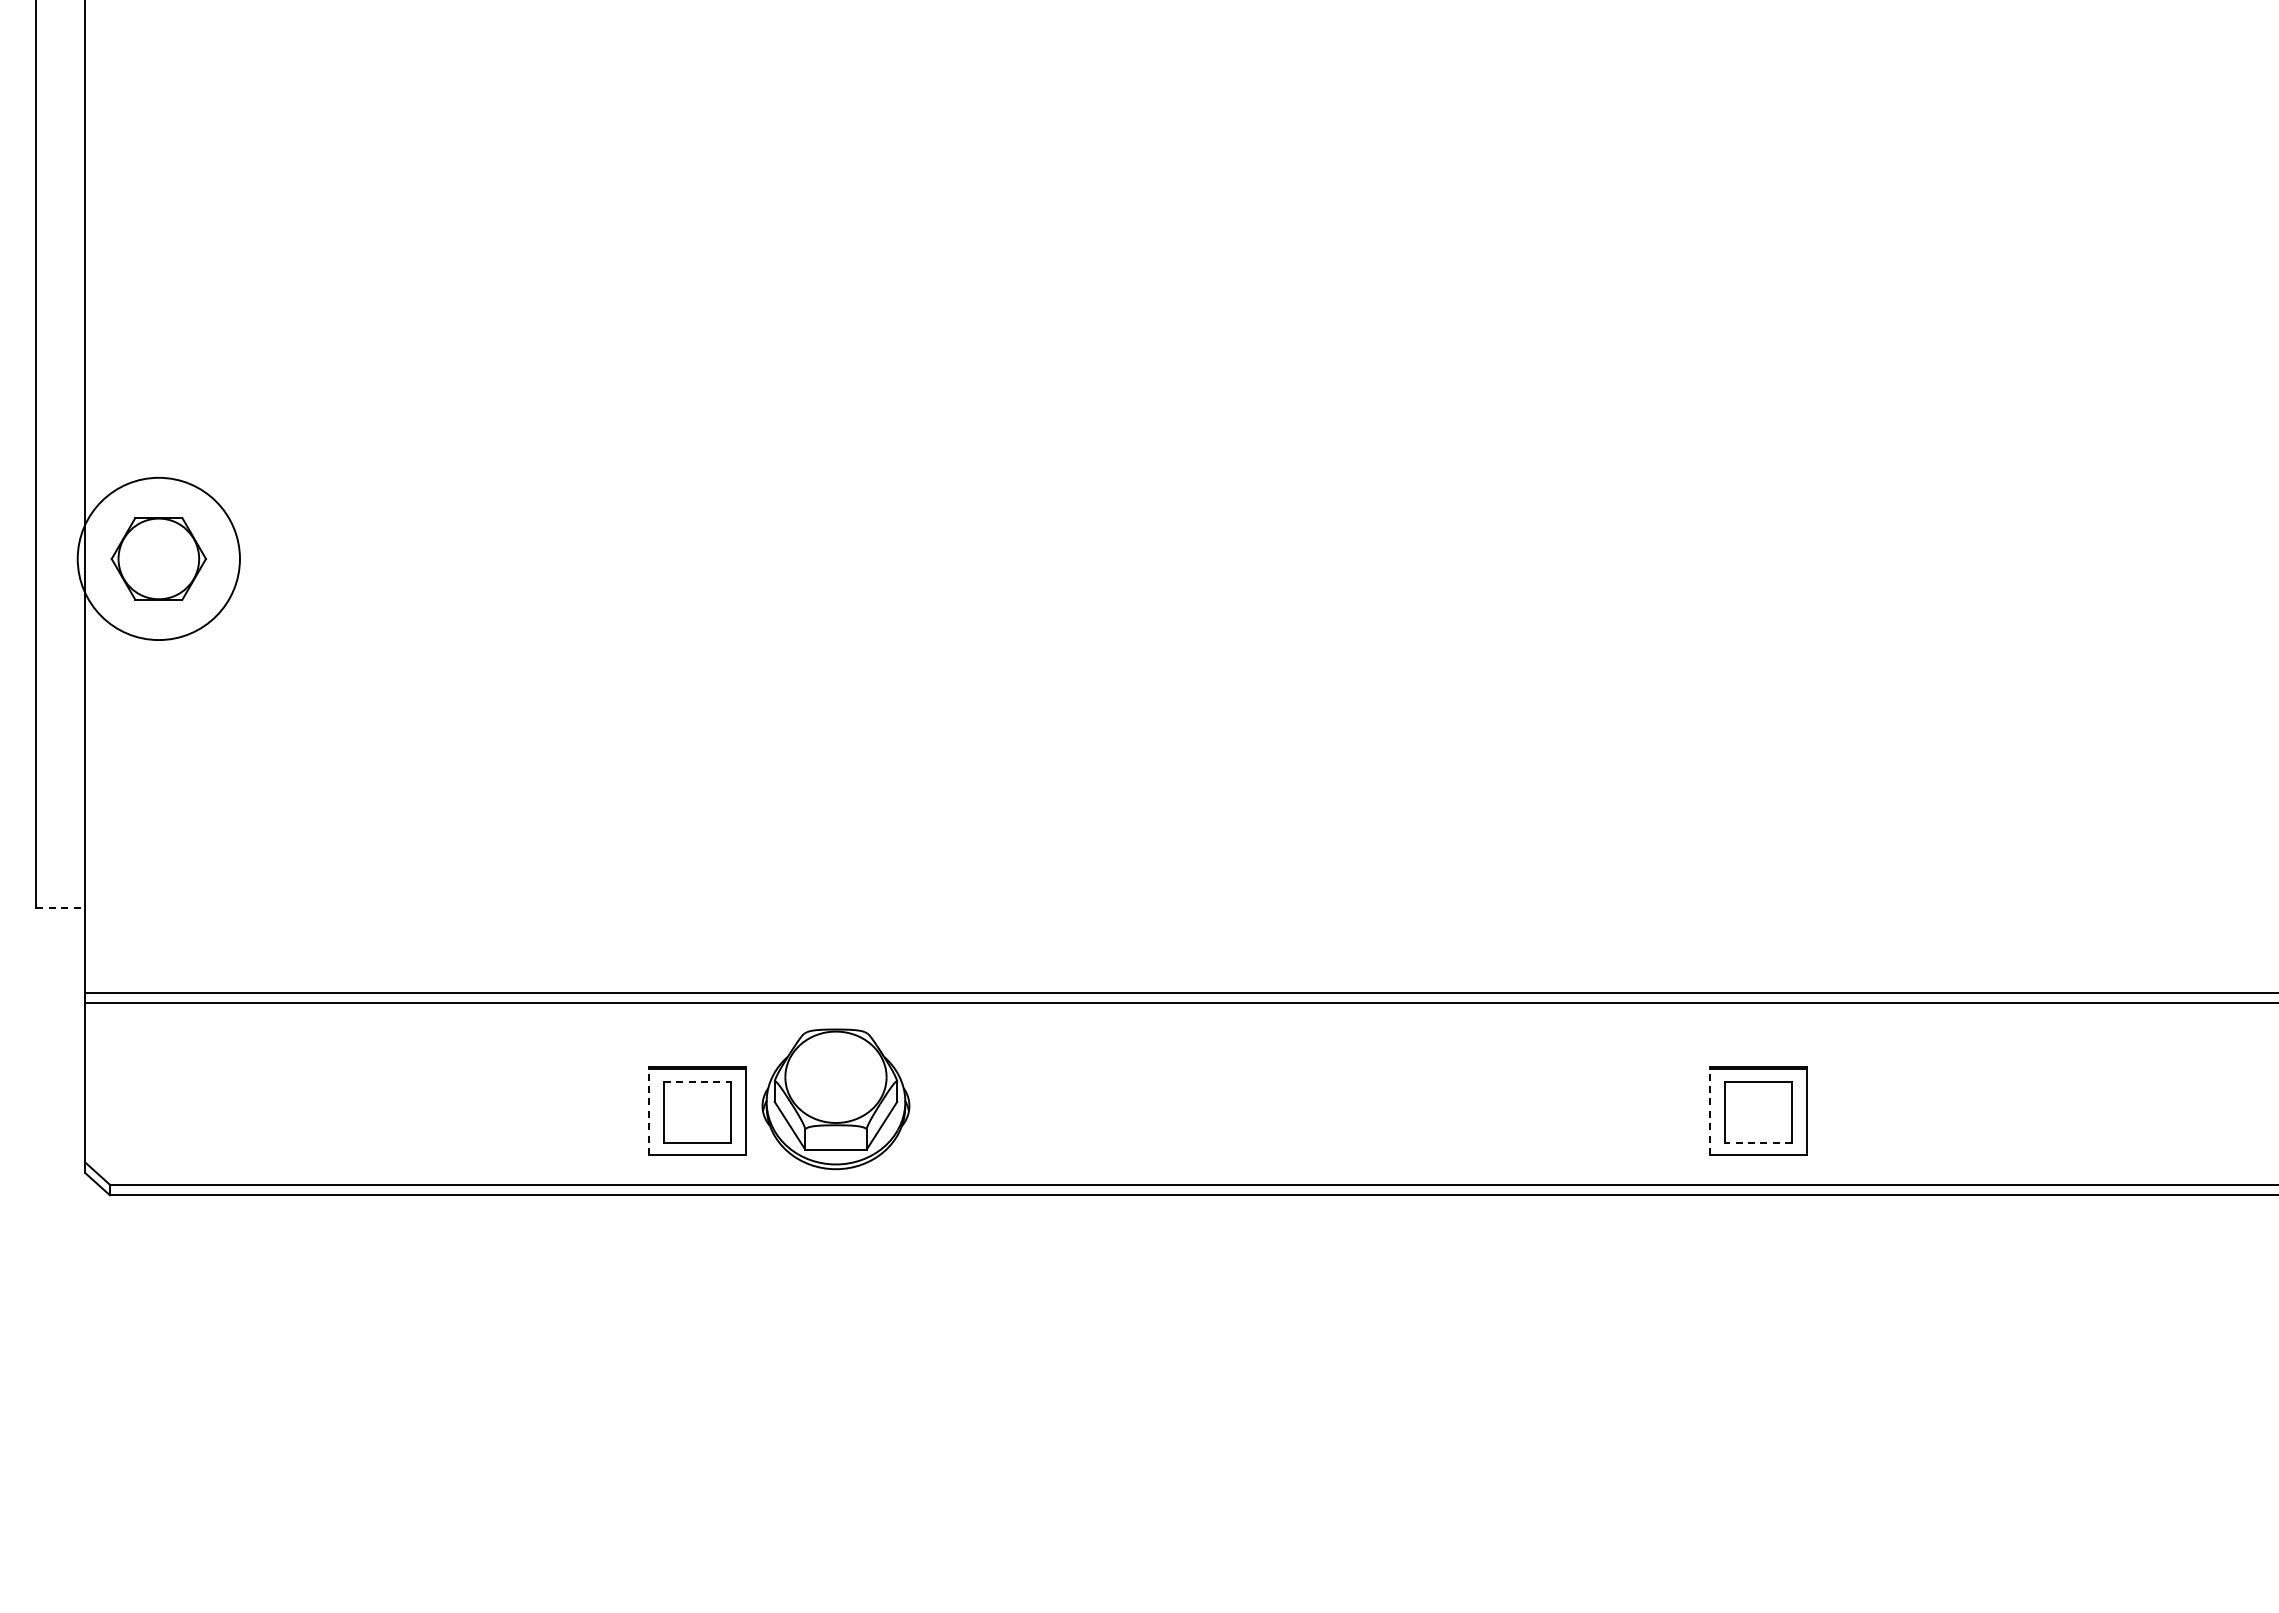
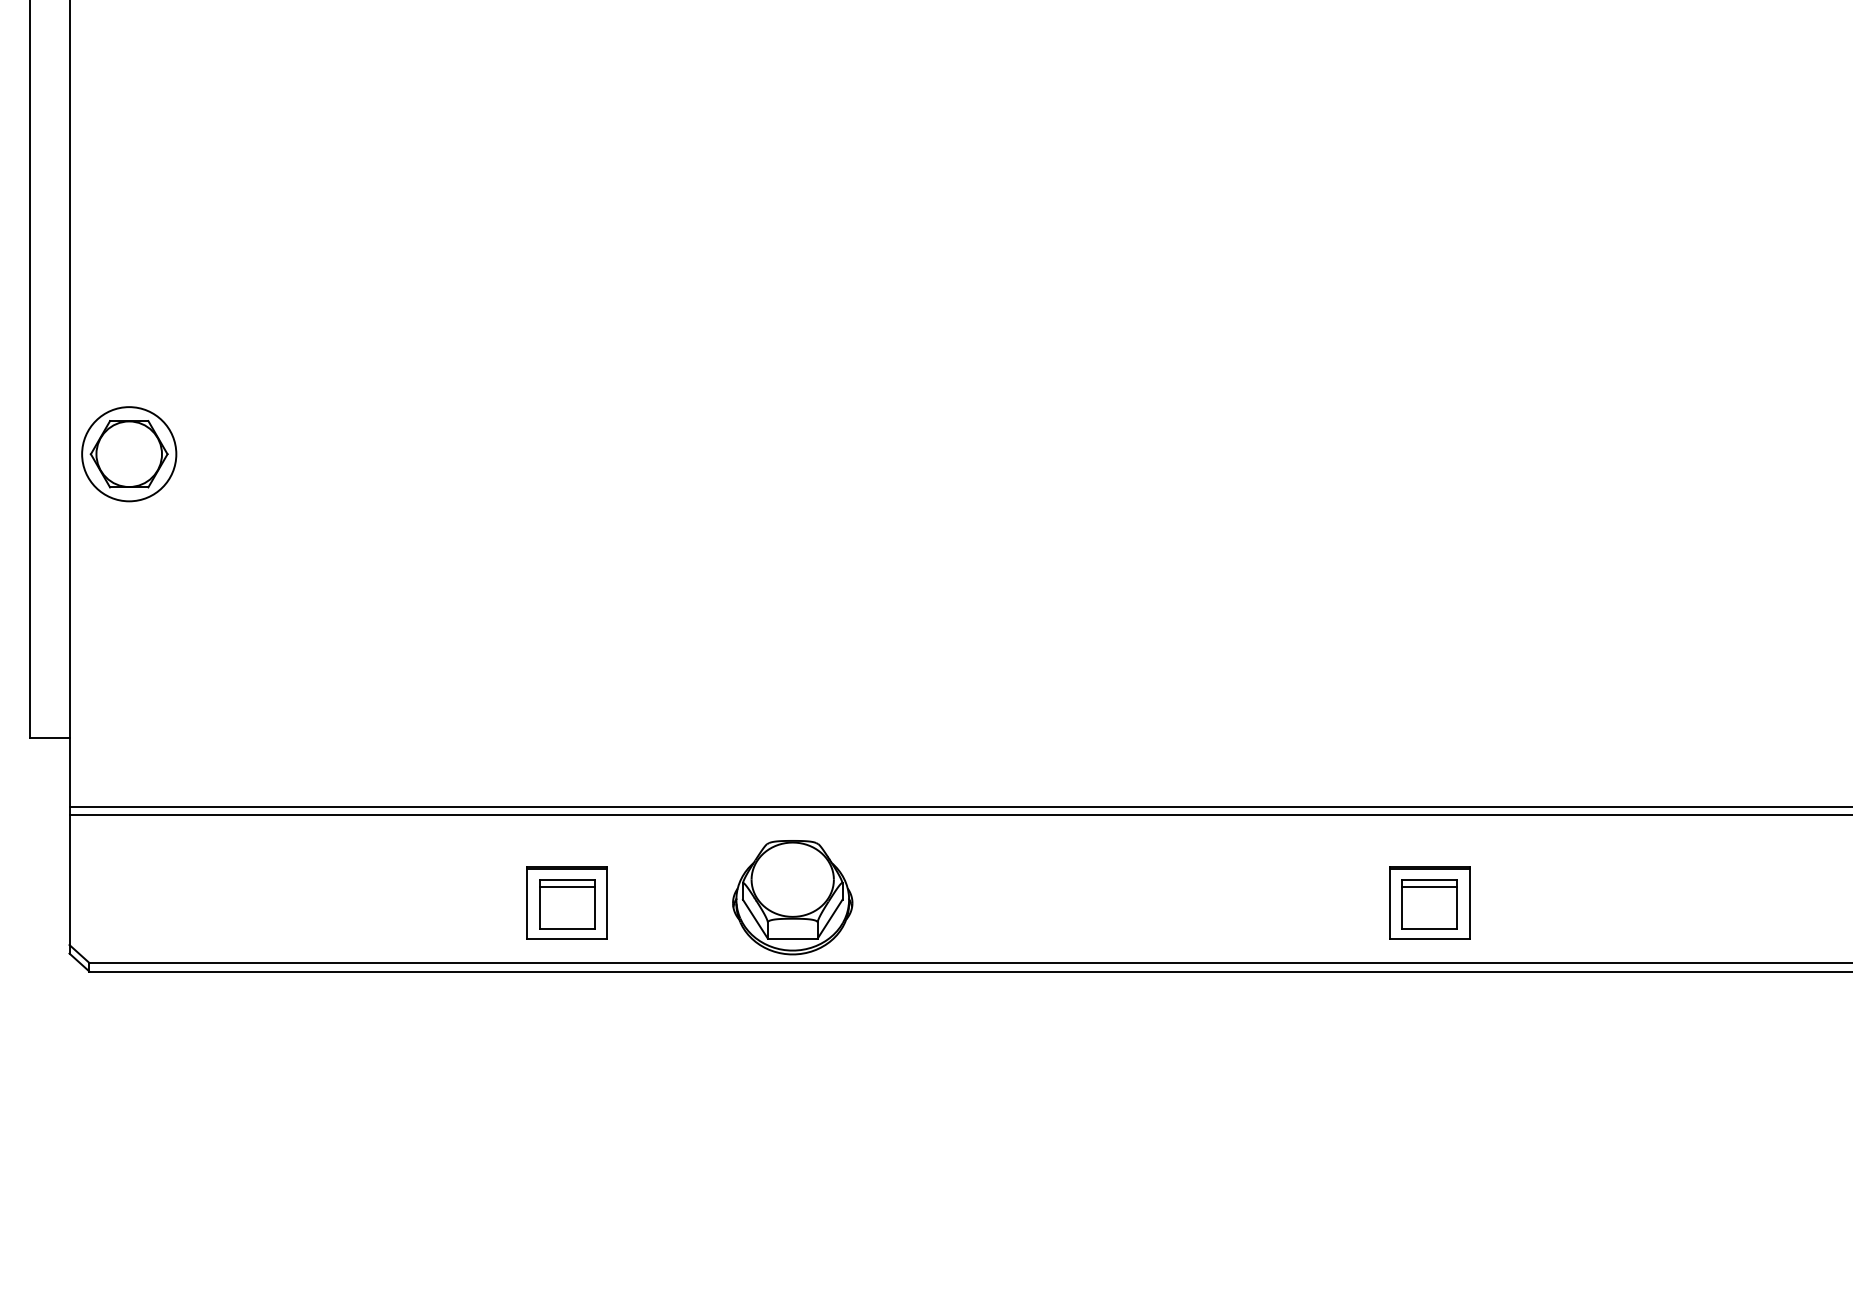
circle: (158, 558) -> (128, 453), size x0.71
line: (61, 908) -> (50, 738), dashed -> solid
line: (697, 1082) -> (567, 879), dashed -> solid
line: (697, 1091) -> (567, 887), added
line: (1758, 1091) -> (1429, 887), added
part: (835, 1099) -> (792, 897), moved
line: (648, 1110) -> (527, 902), dashed -> solid
line: (1709, 1110) -> (1389, 902), dashed -> solid
line: (1758, 1143) -> (1429, 929), dashed -> solid

